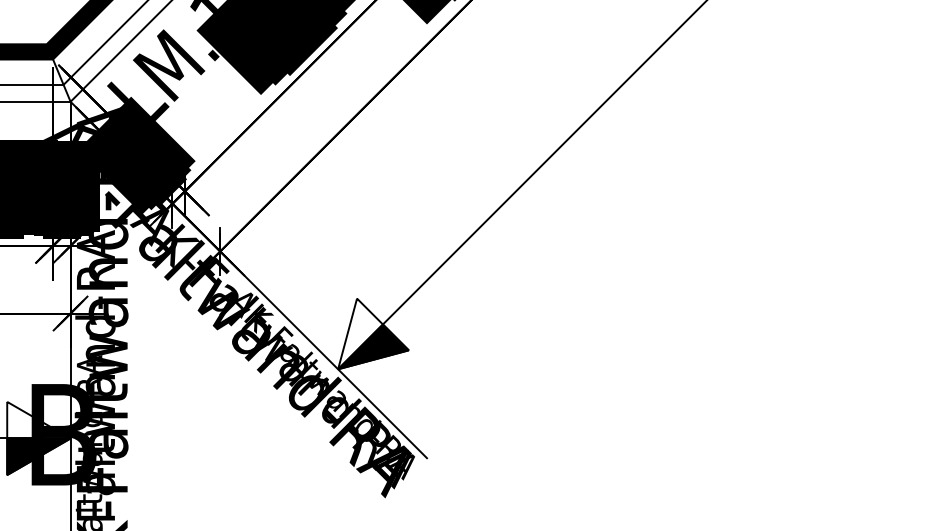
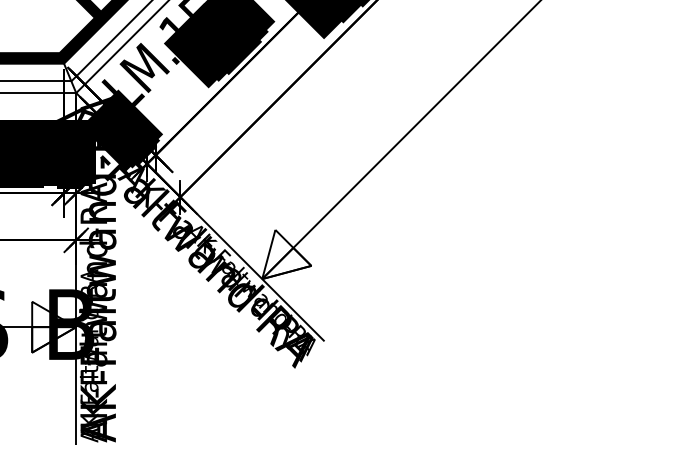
fill: (372, 346) -> (286, 263), removed
fill: (39, 456) -> (54, 339), removed

